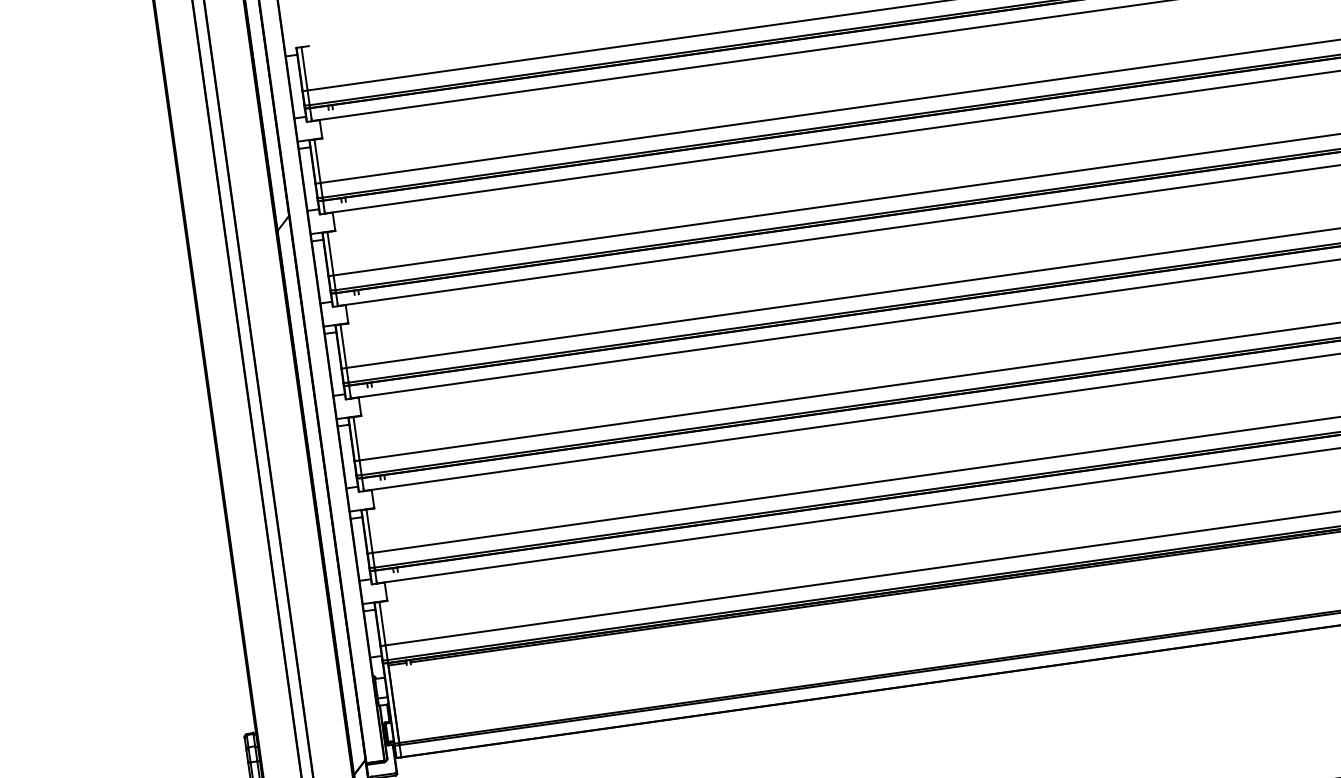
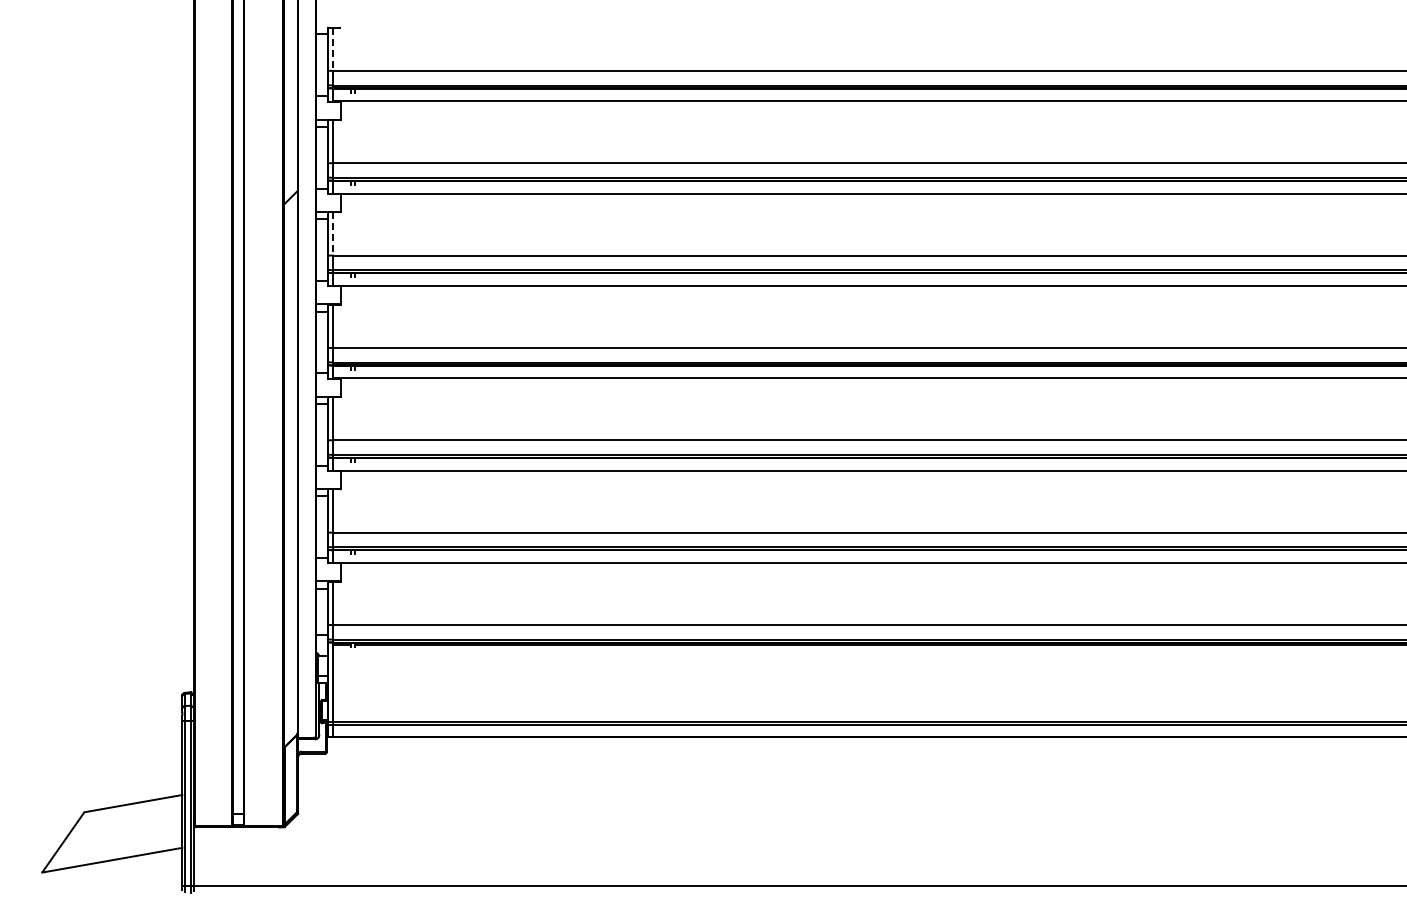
line: (305, 69) -> (333, 49), solid -> dashed
line: (330, 253) -> (333, 233), solid -> dashed

